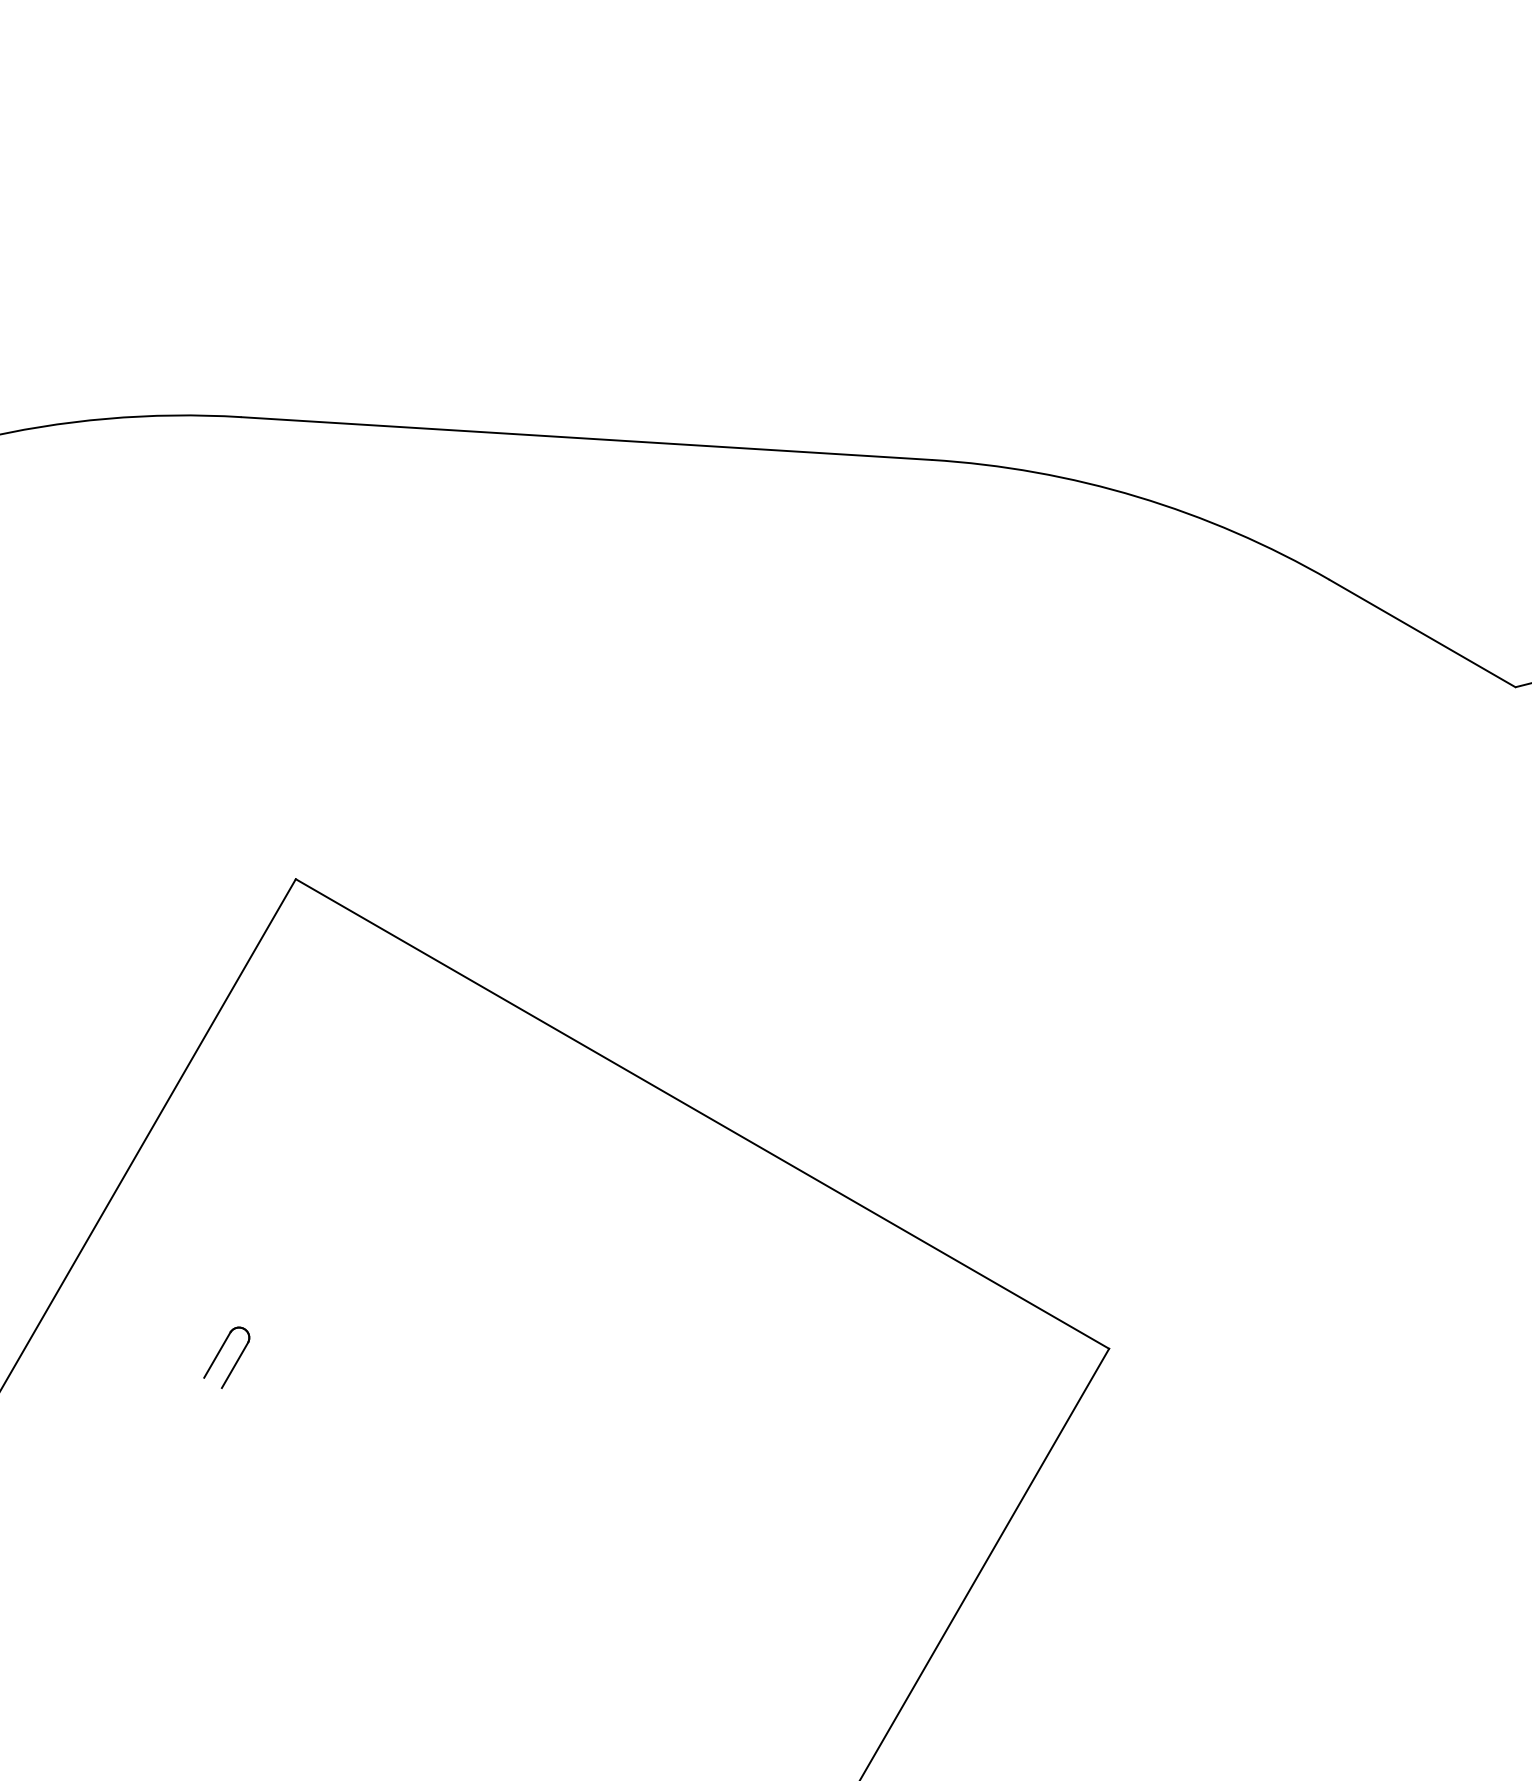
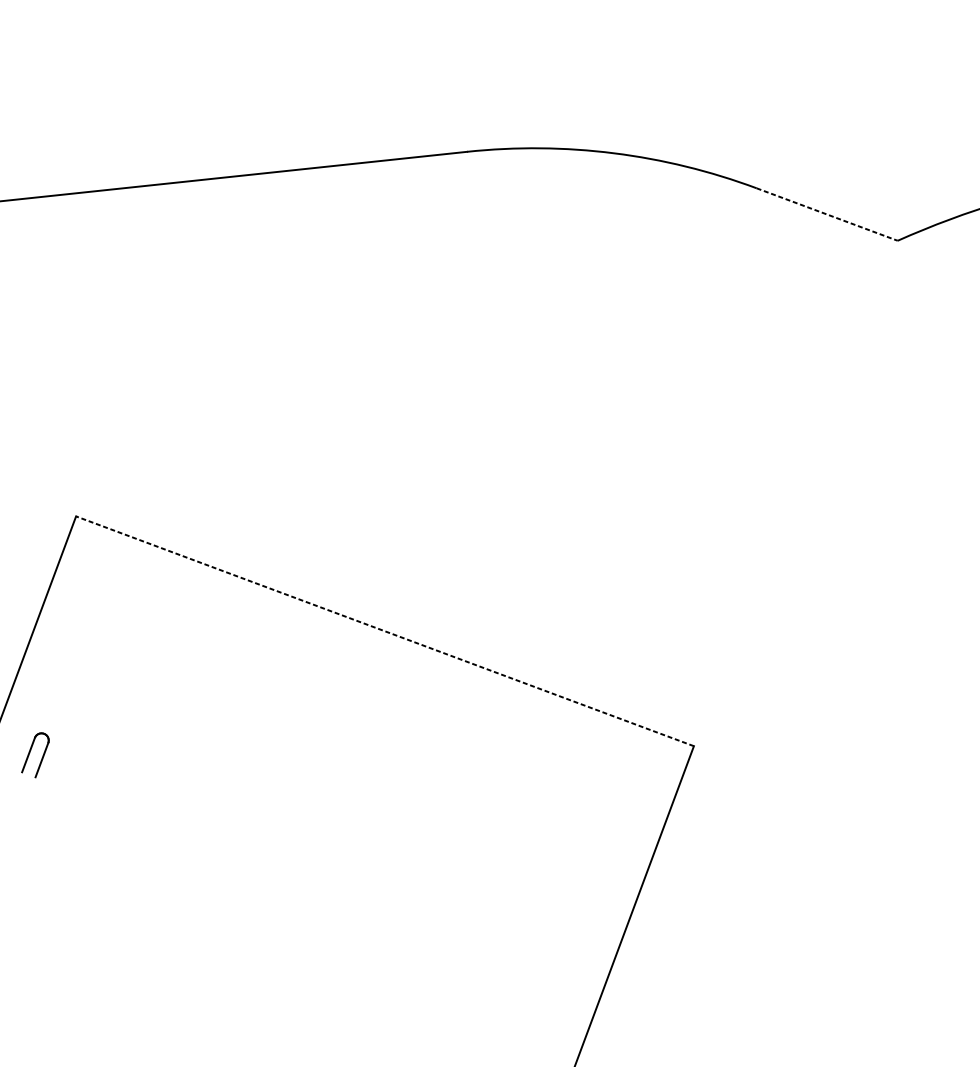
line: (1423, 633) -> (827, 214), solid -> dashed
line: (702, 1113) -> (384, 630), solid -> dashed
part: (219, 1353) -> (29, 753), moved

